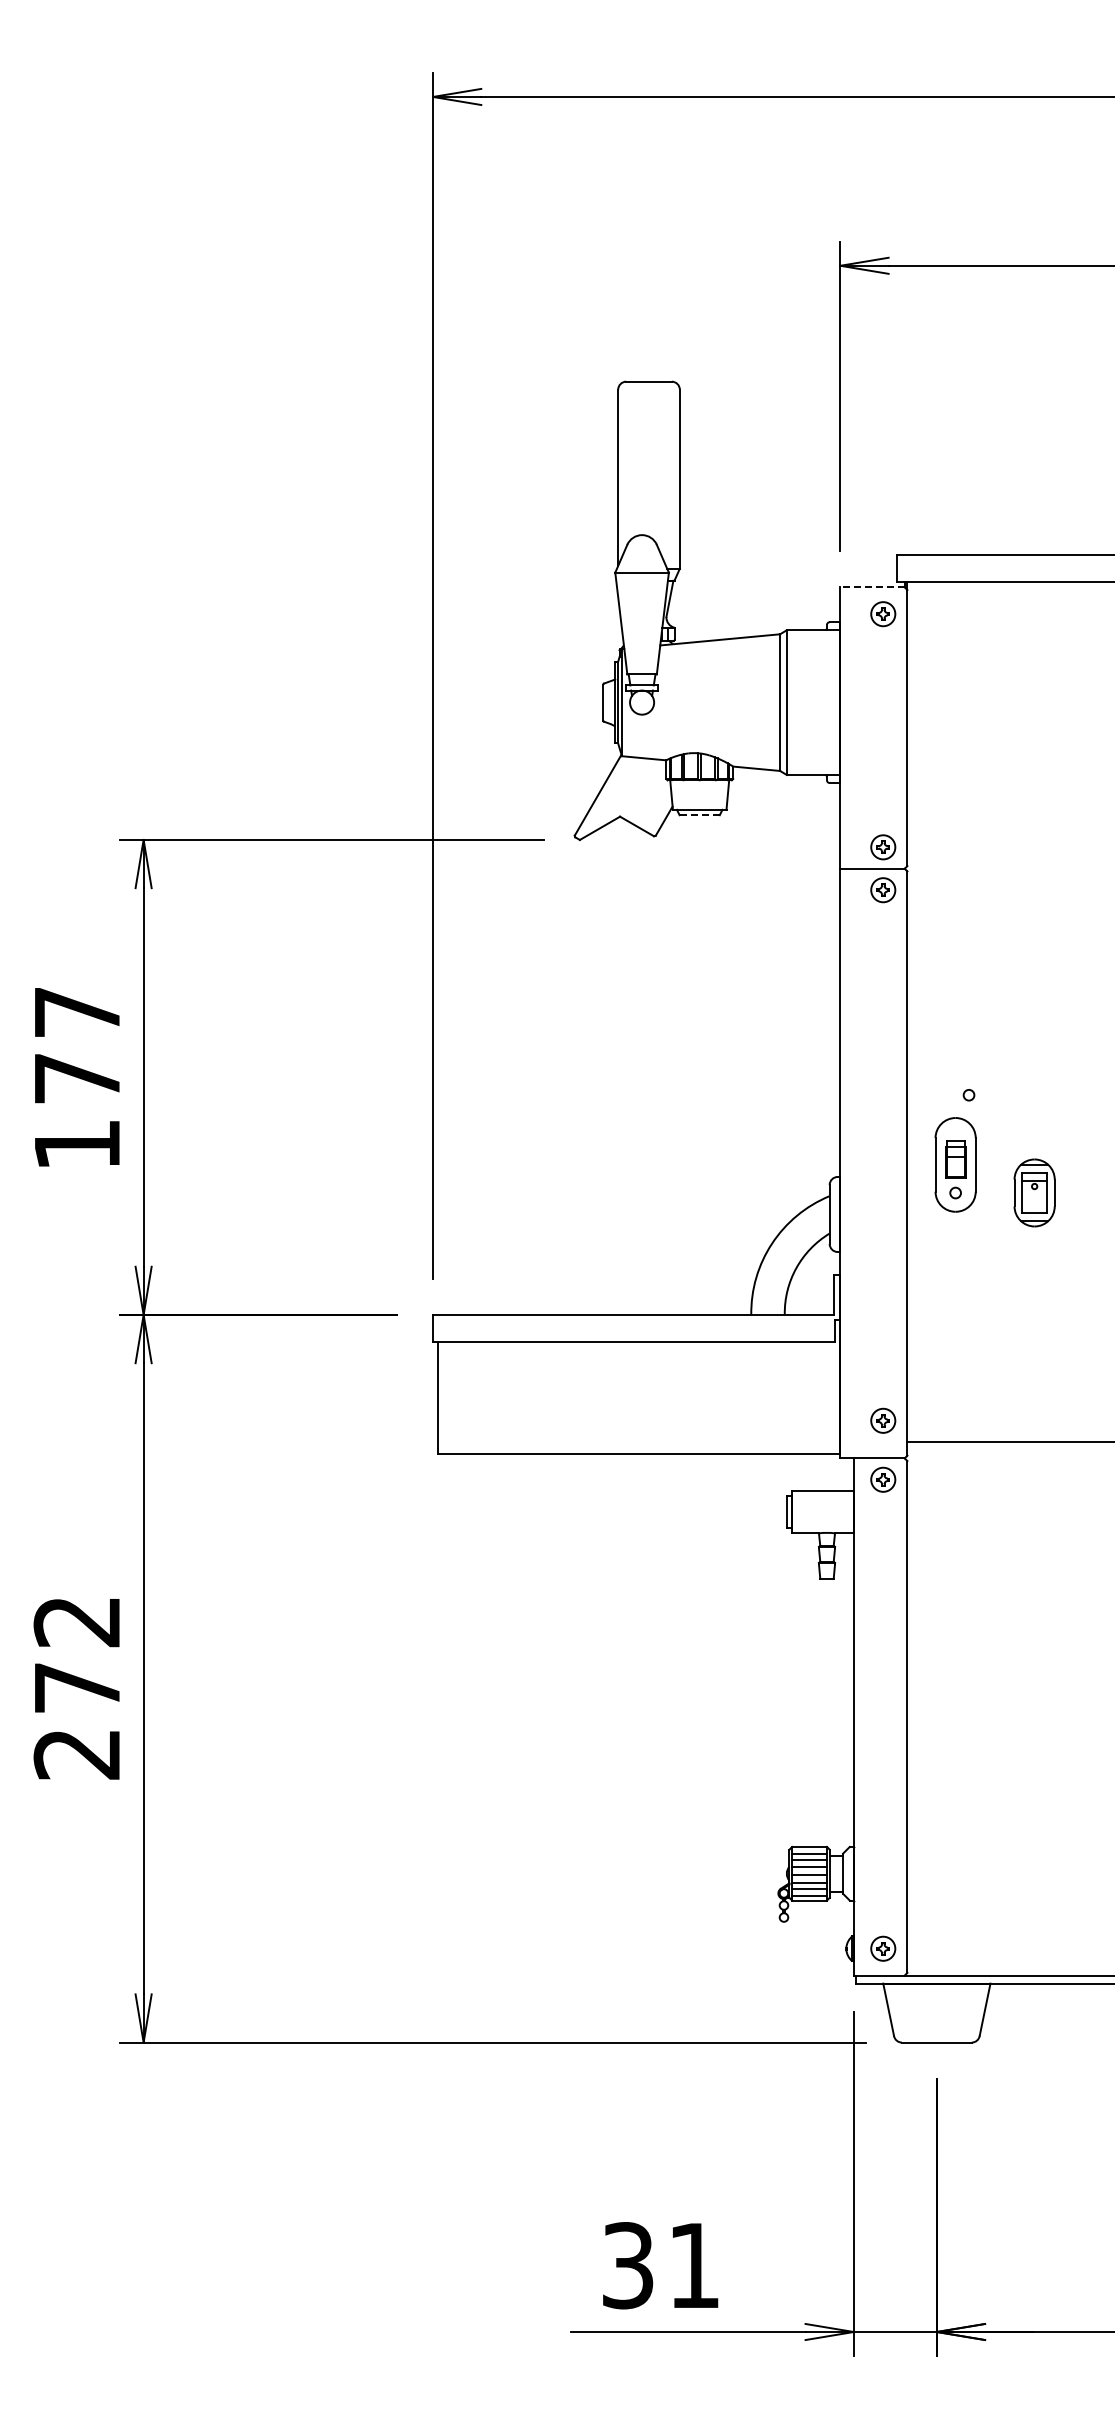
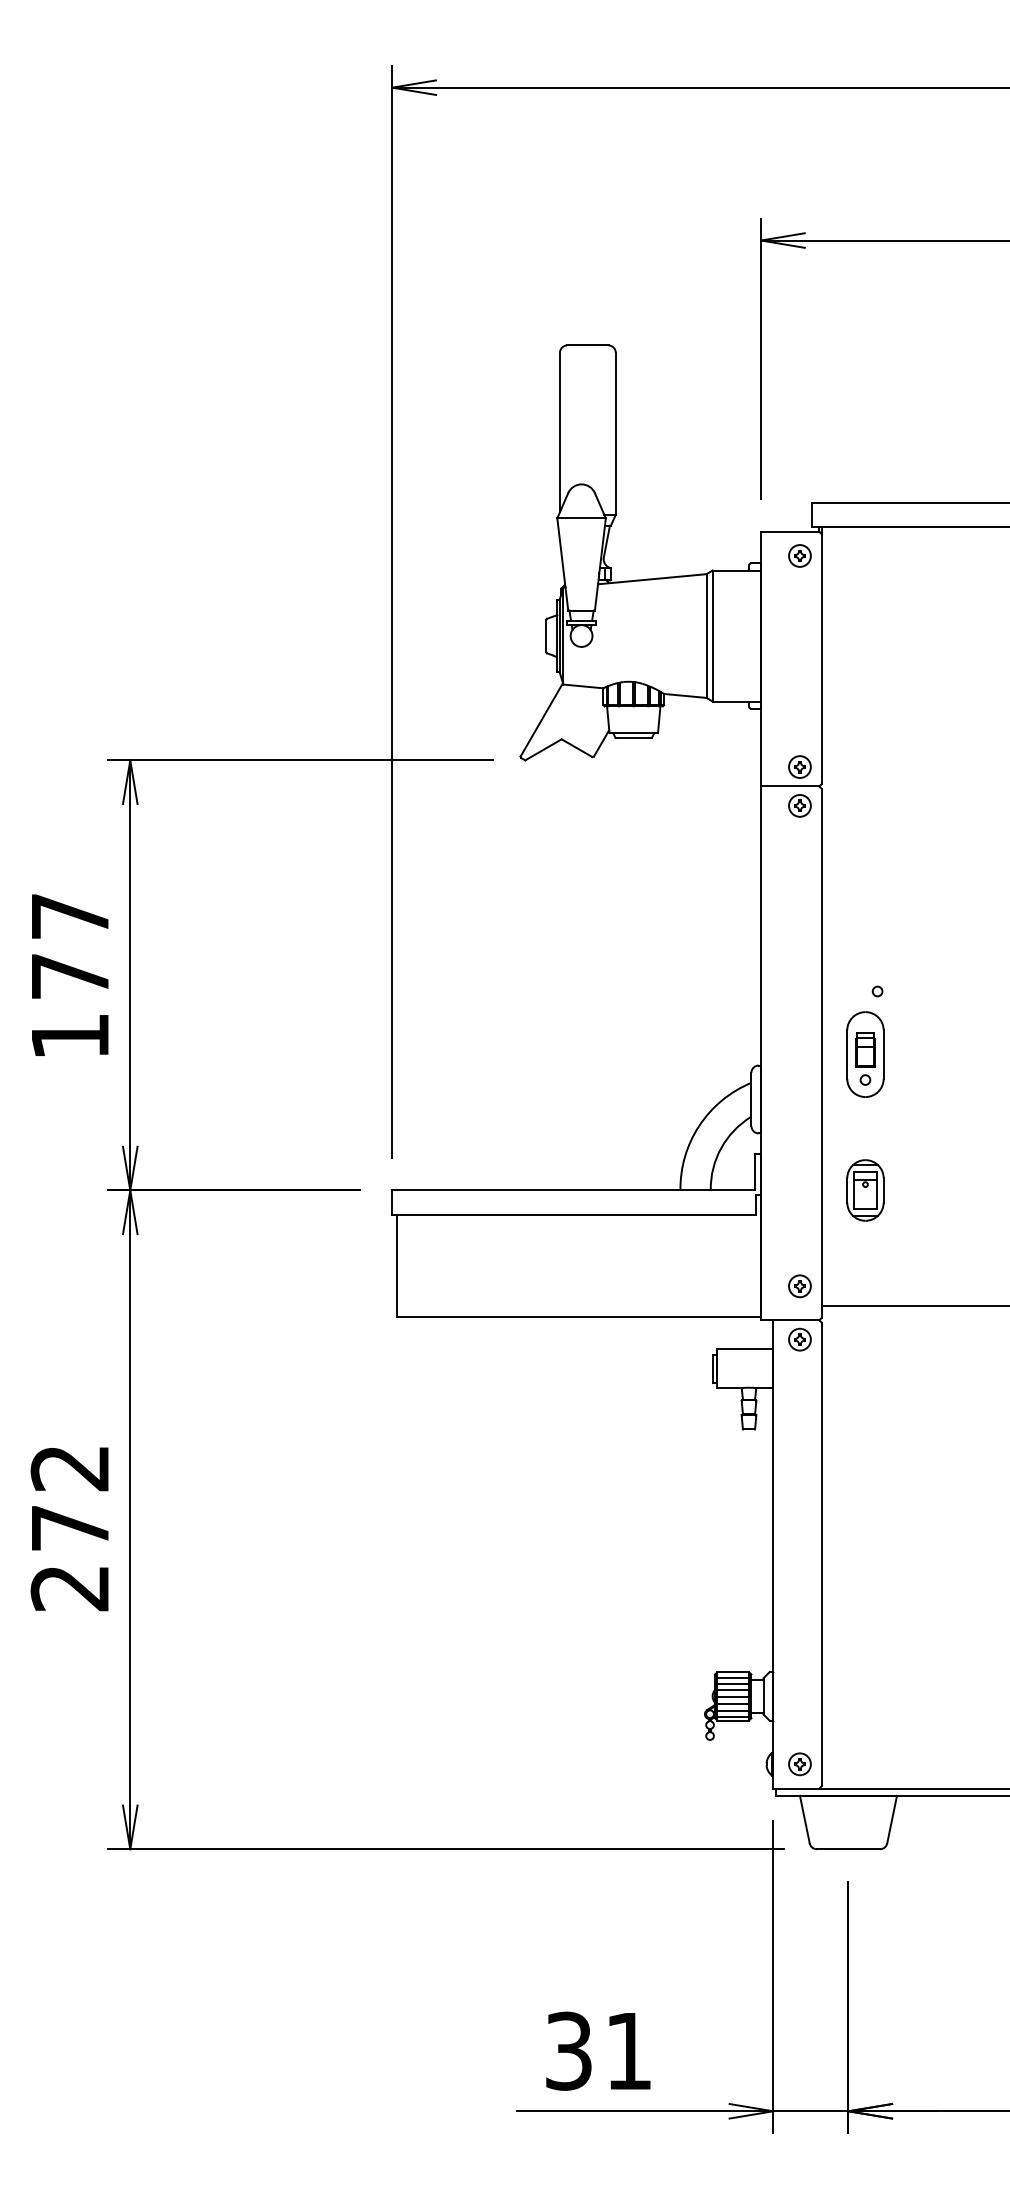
line: (872, 587) -> (790, 531), dashed -> solid
line: (700, 815) -> (634, 738), dashed -> solid
part: (1034, 1192) -> (865, 1190), moved

